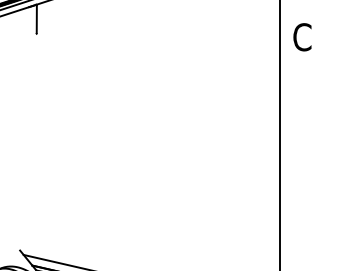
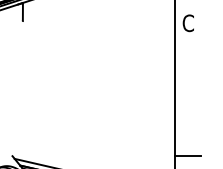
line: (300, 251) -> (187, 156), added

